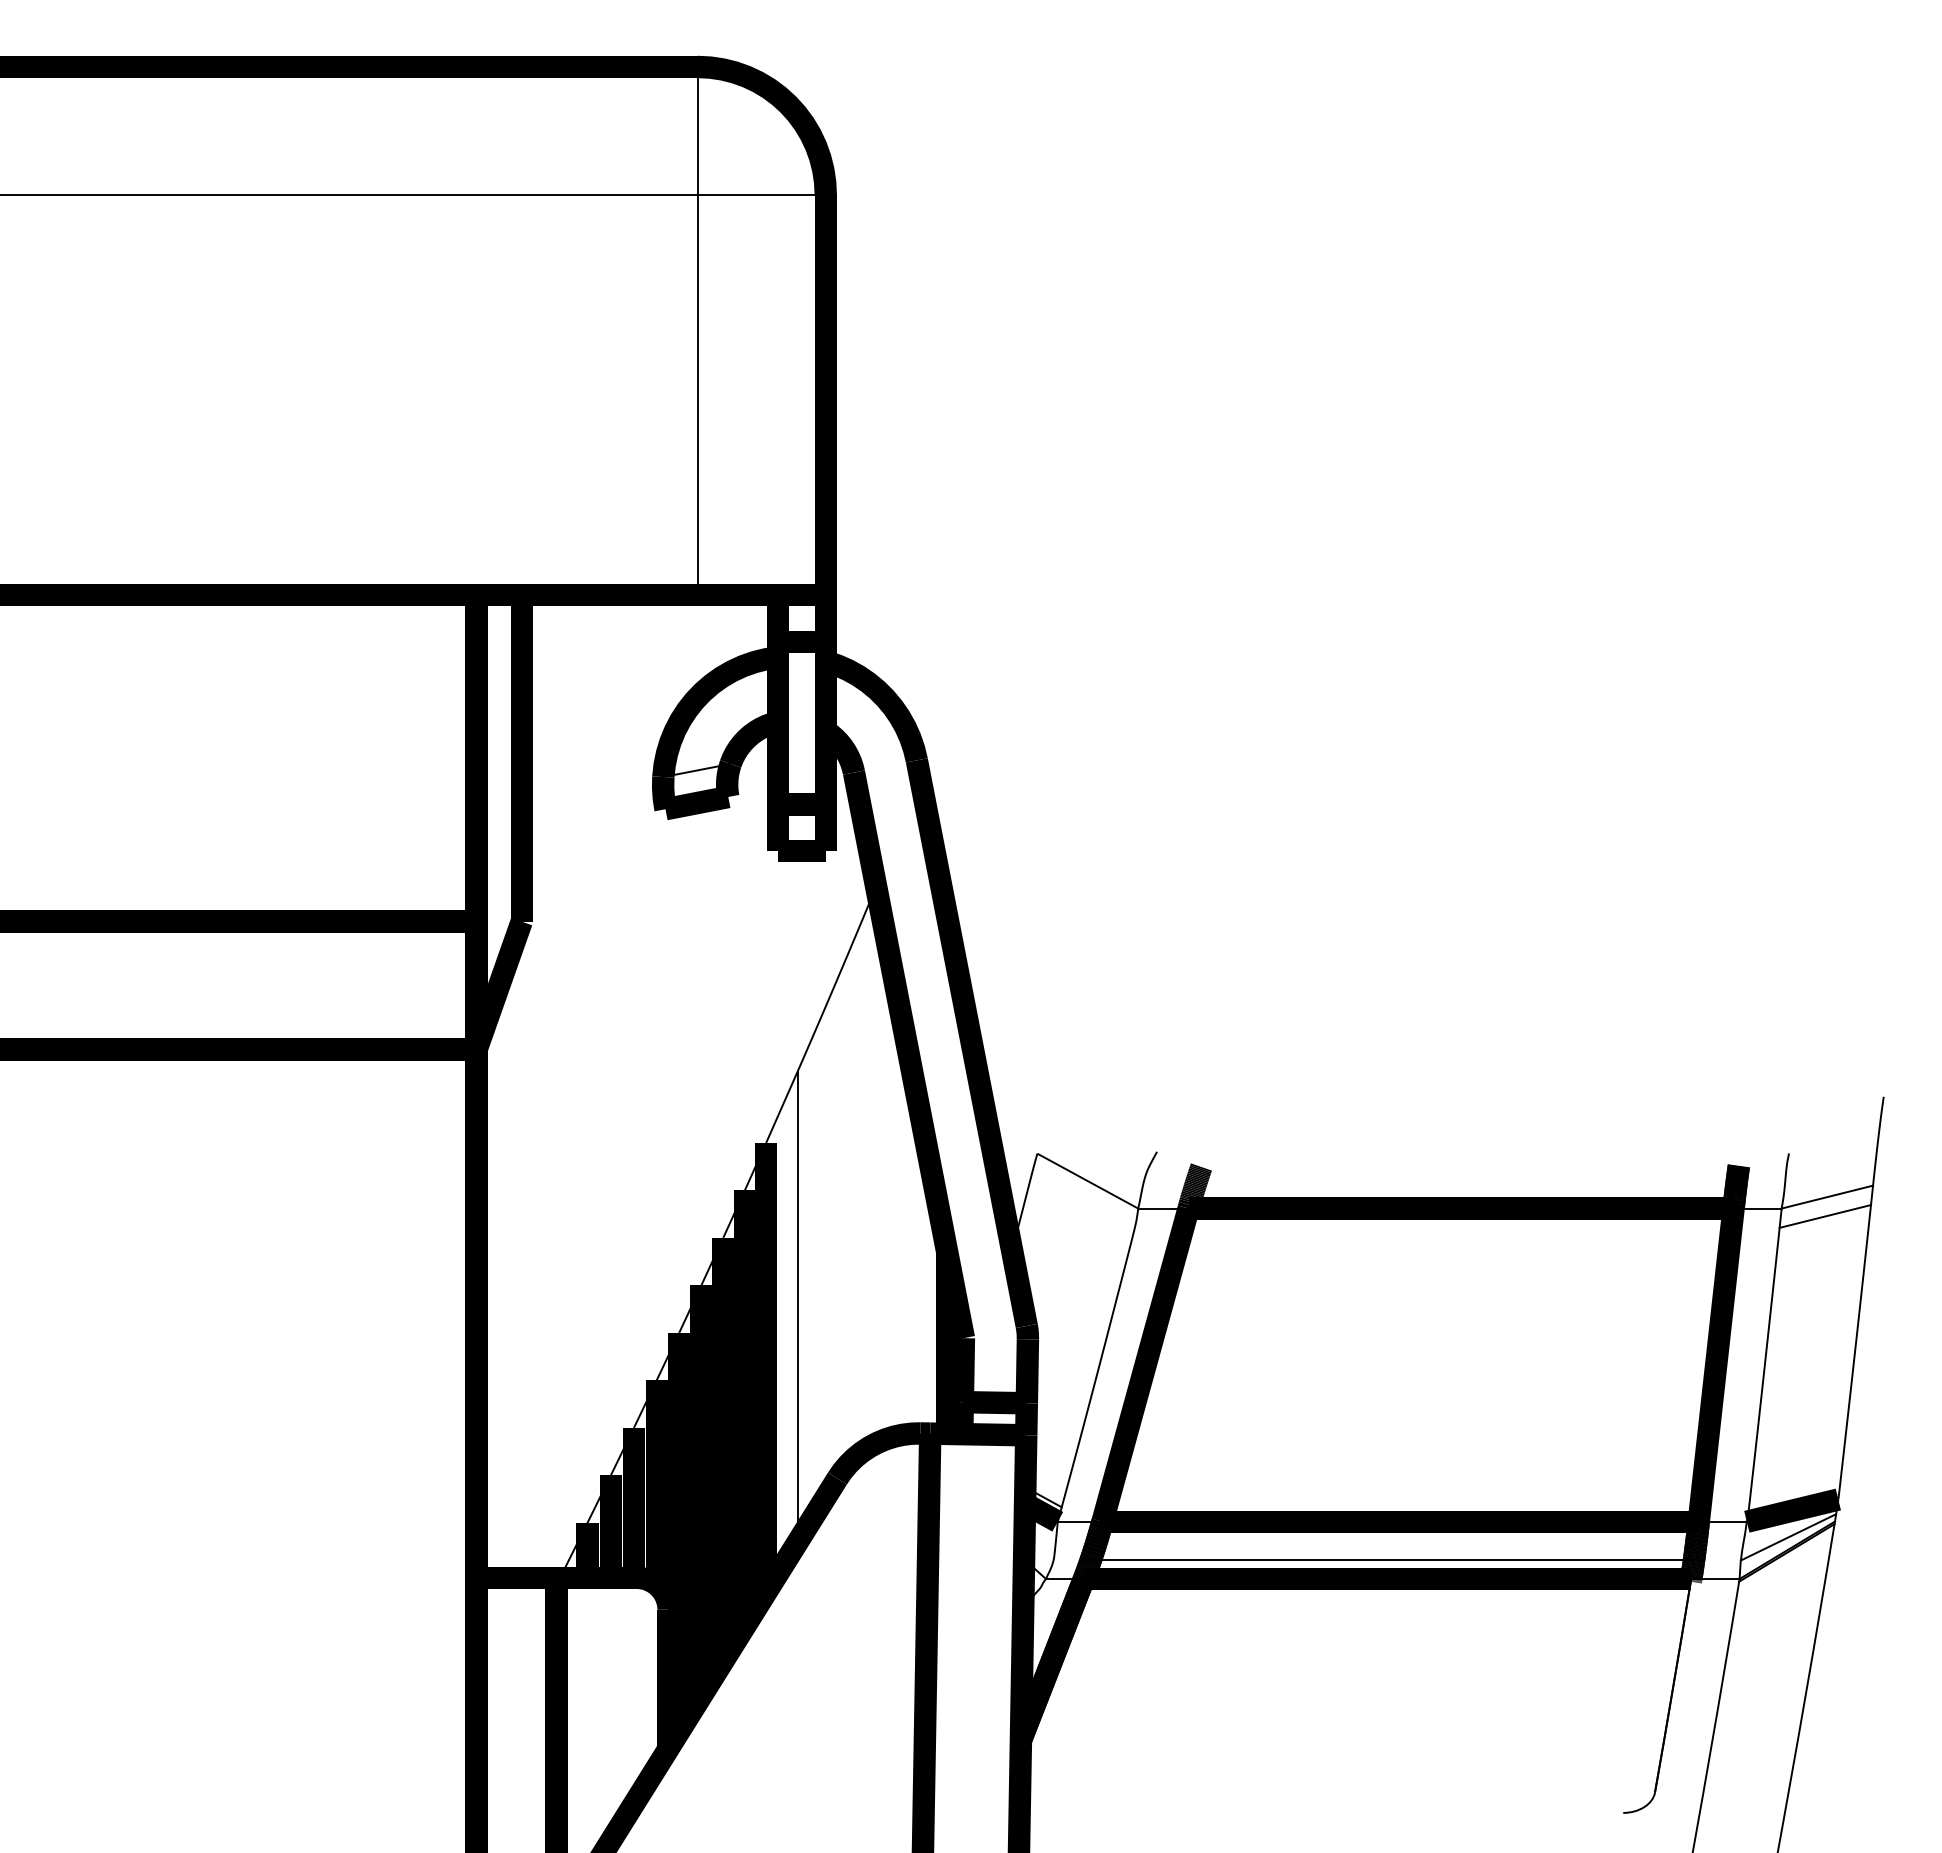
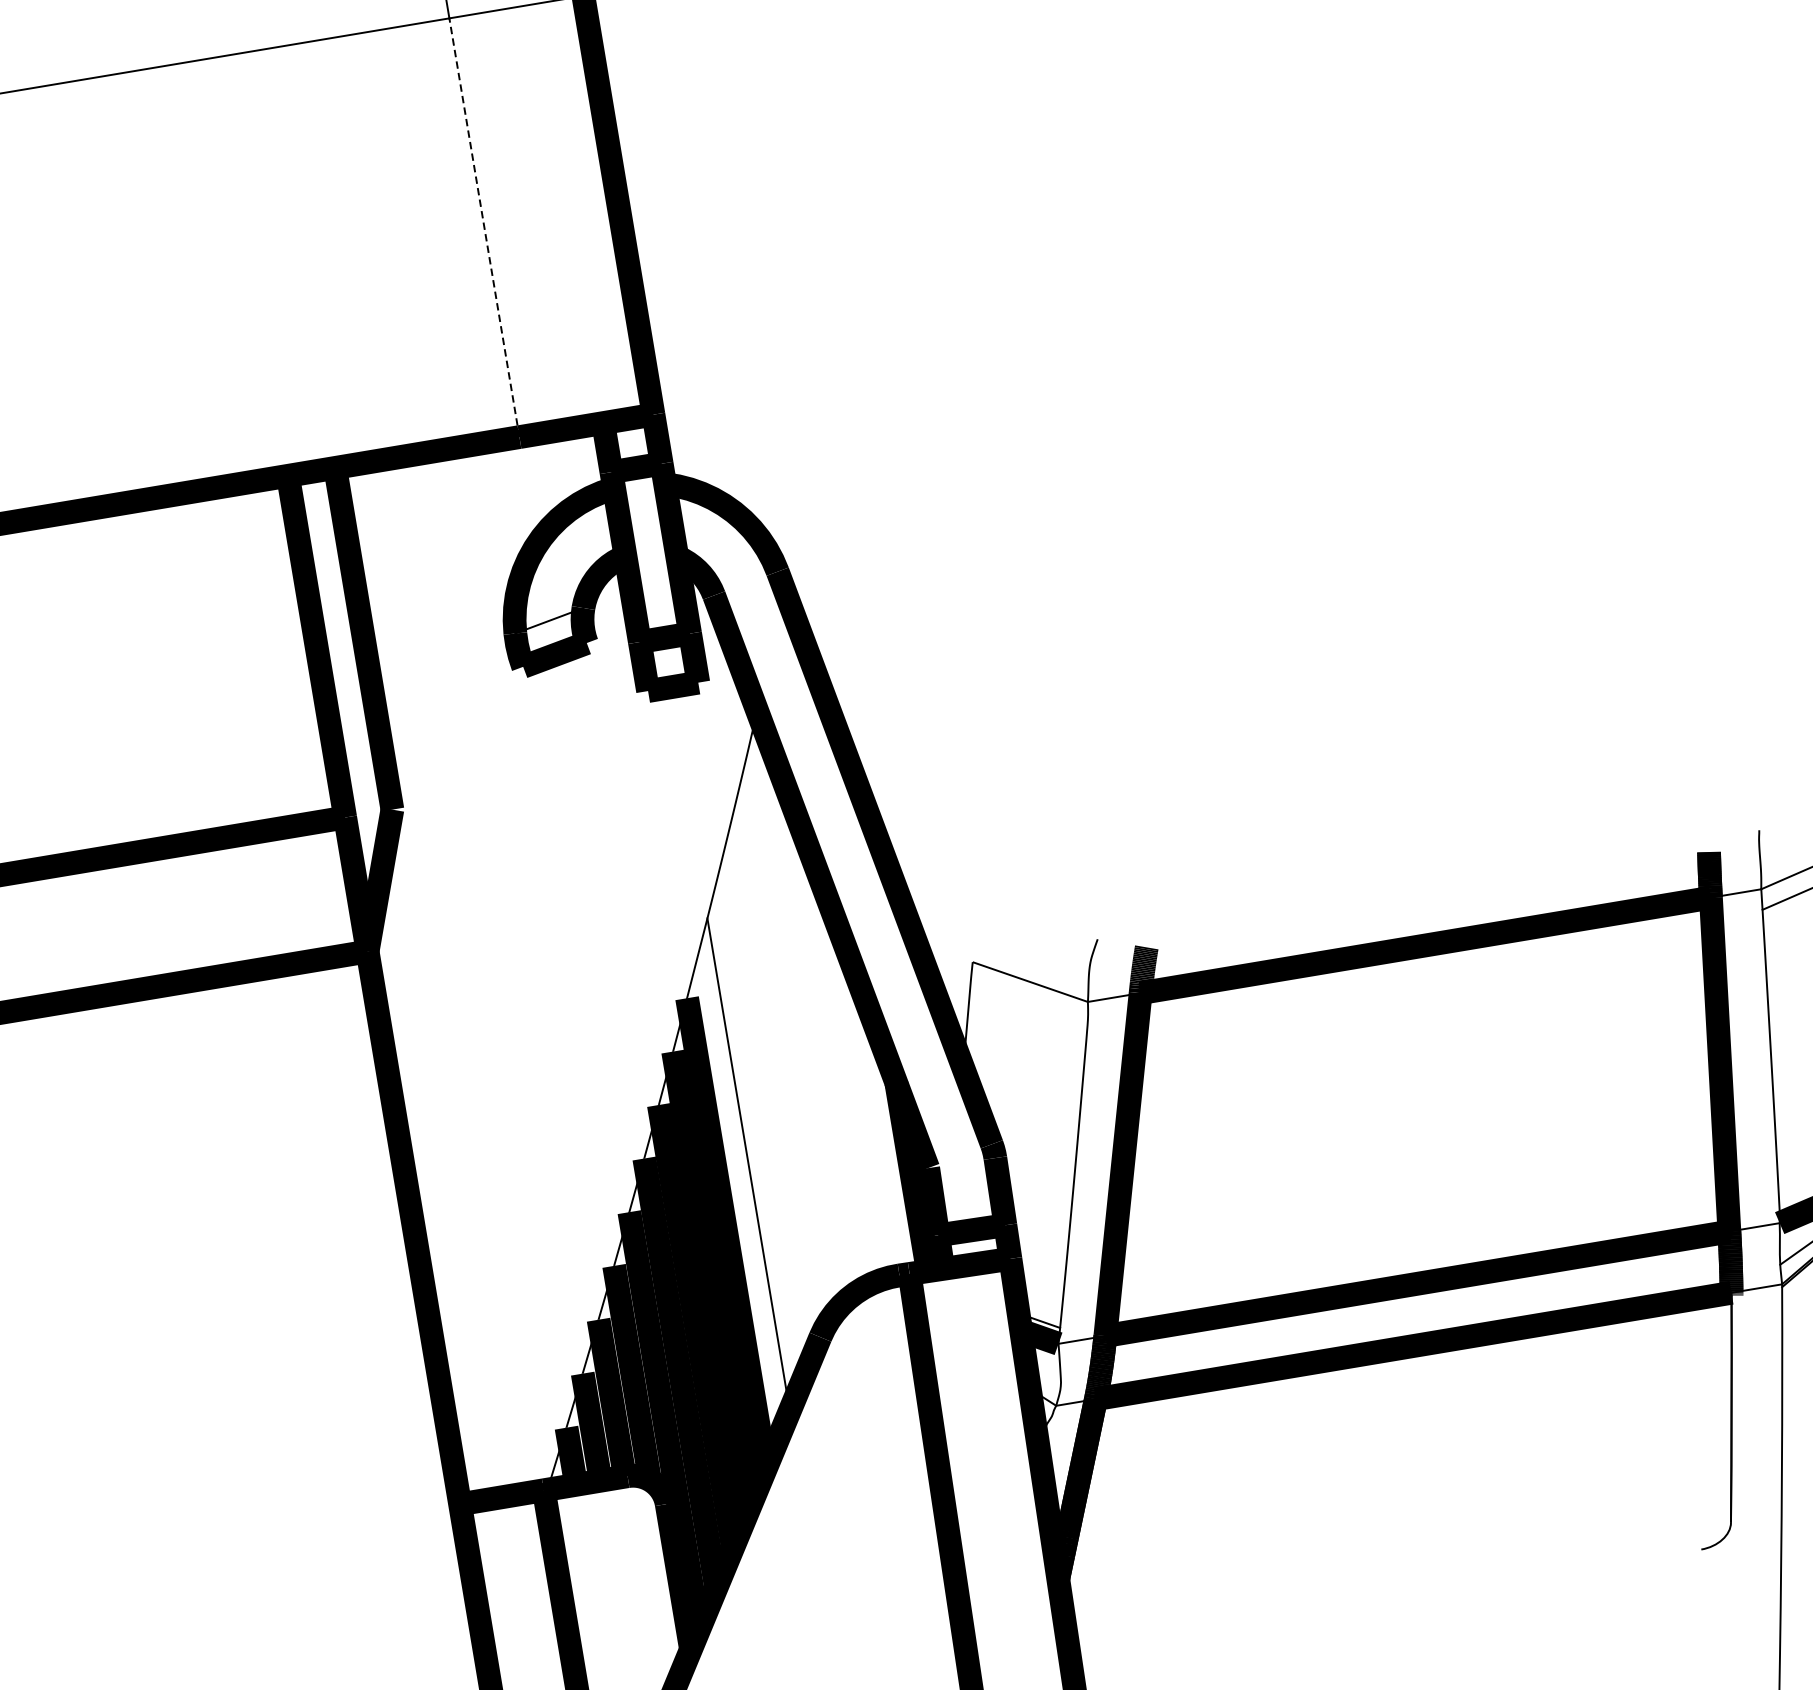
line: (697, 394) -> (484, 227), solid -> dashed
line: (1391, 1560) -> (1414, 1325), removed

